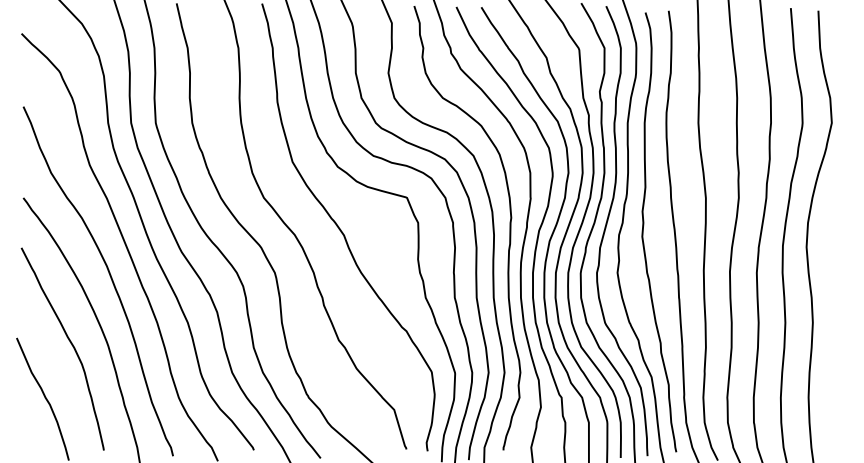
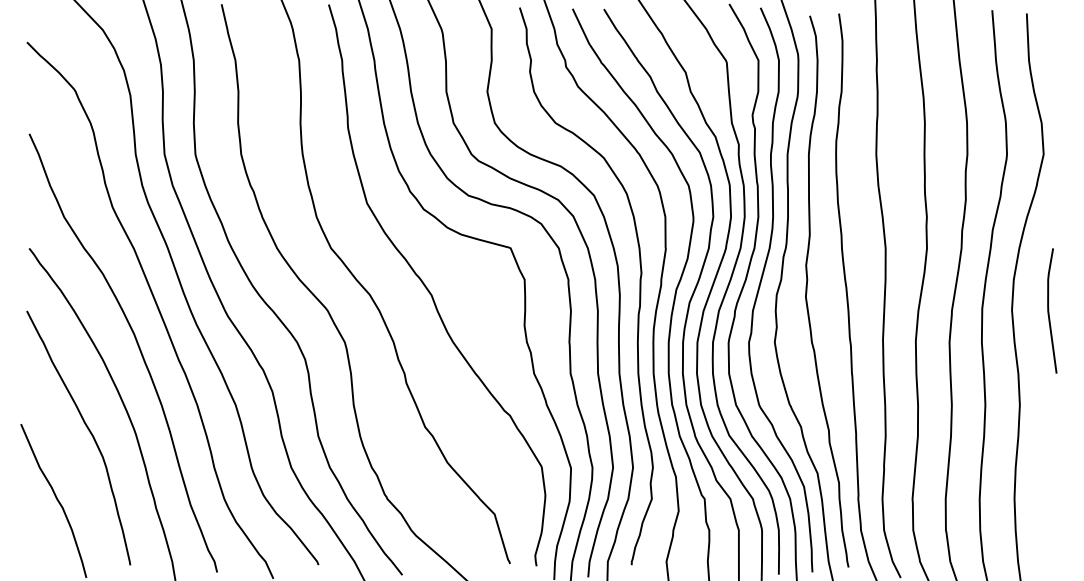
curve: (836, 247) -> (1049, 310), added

